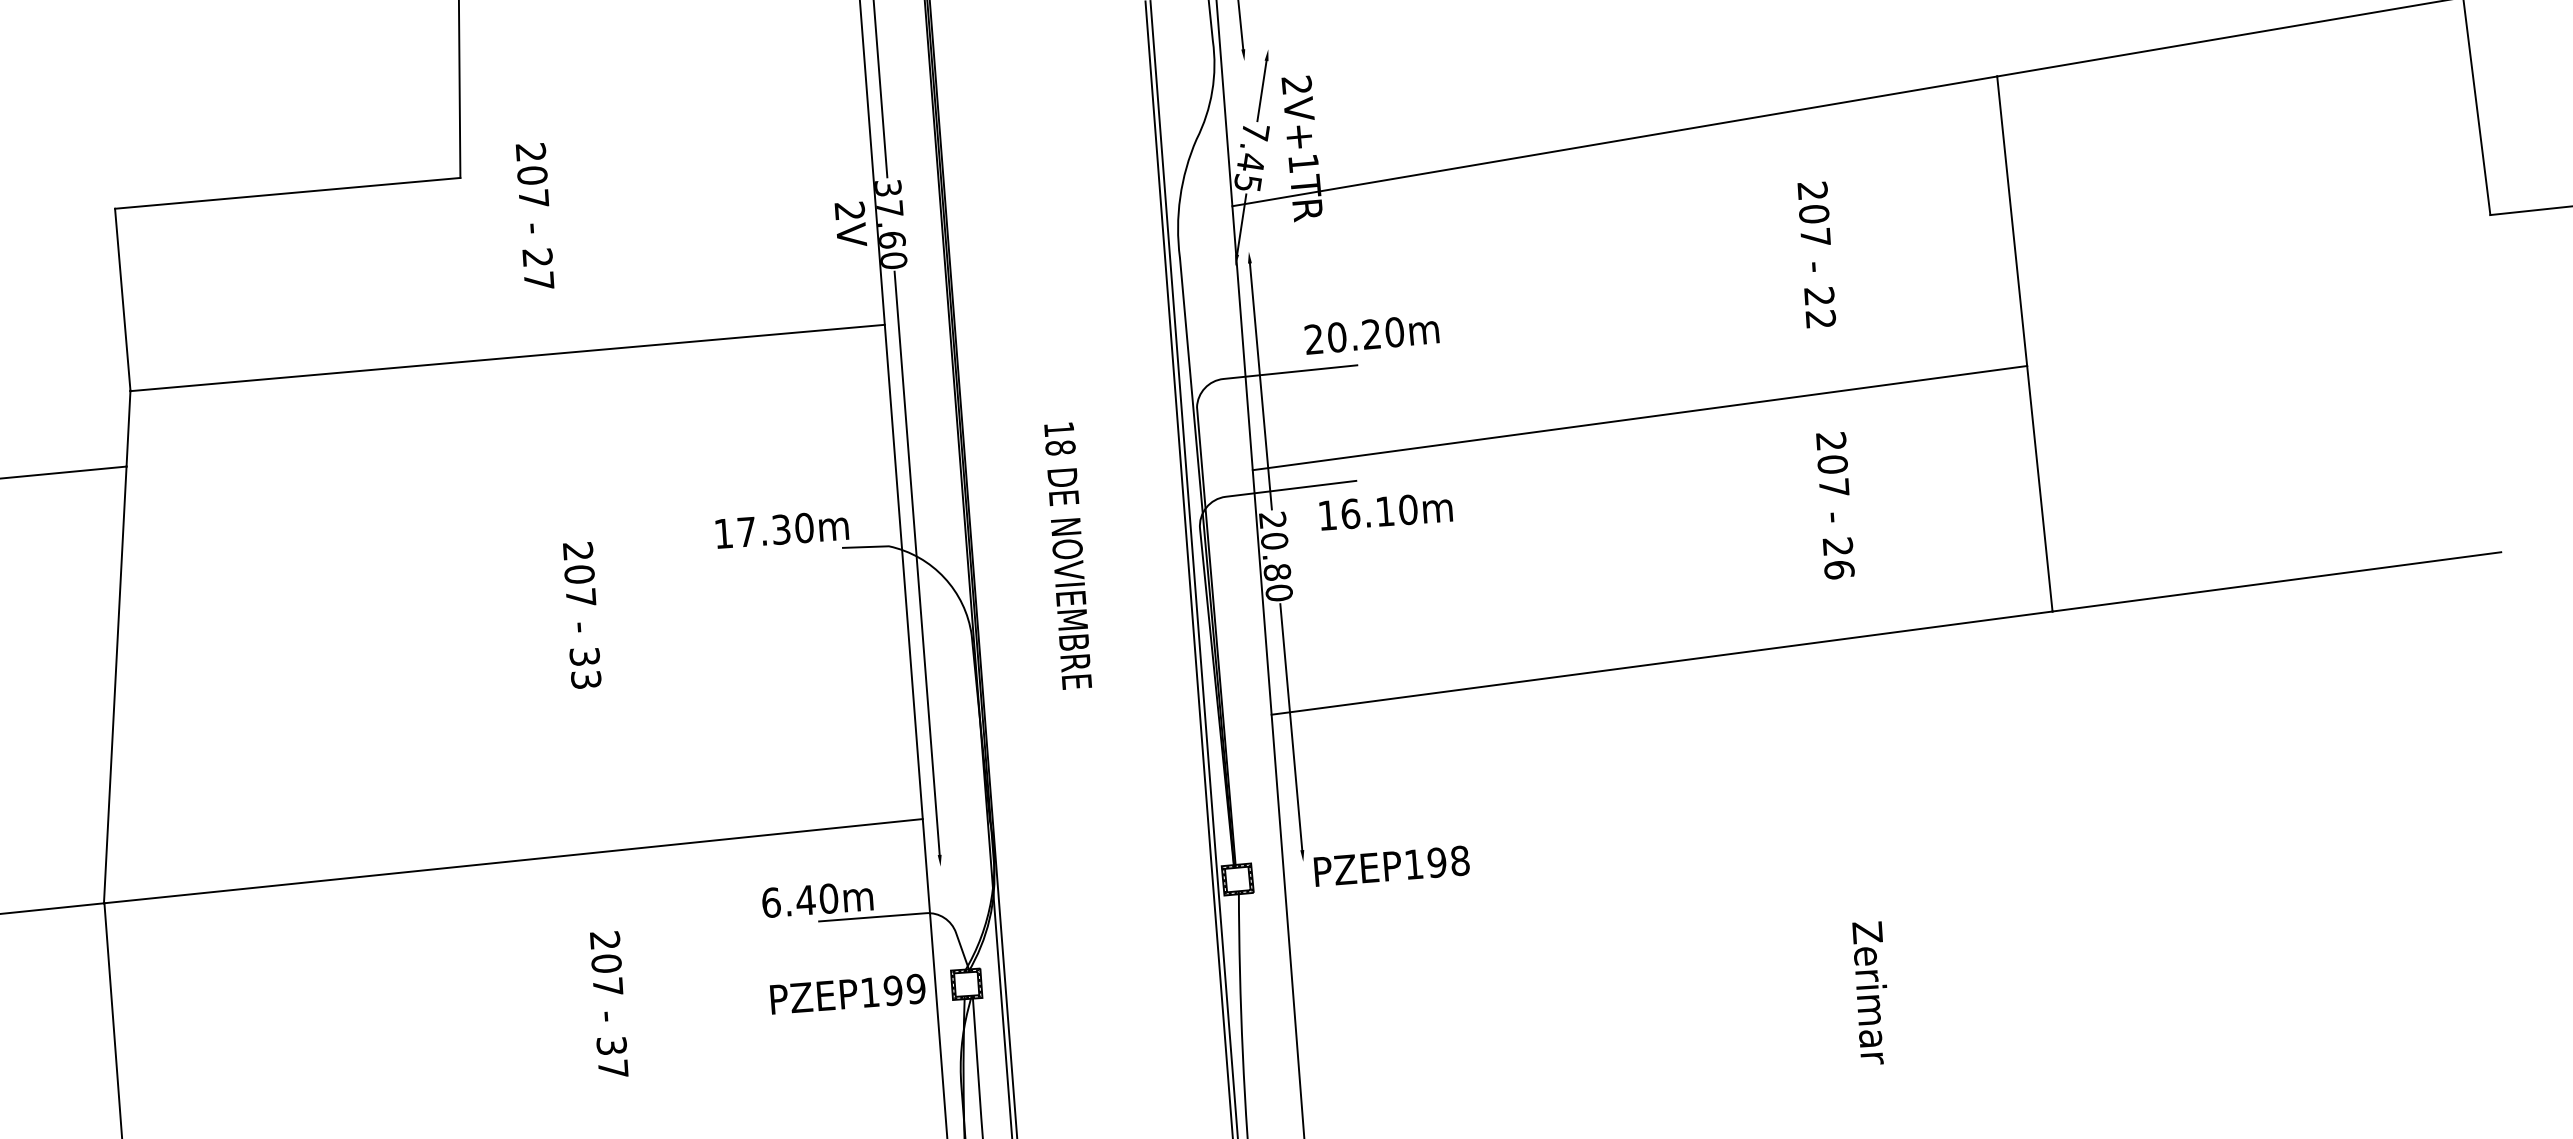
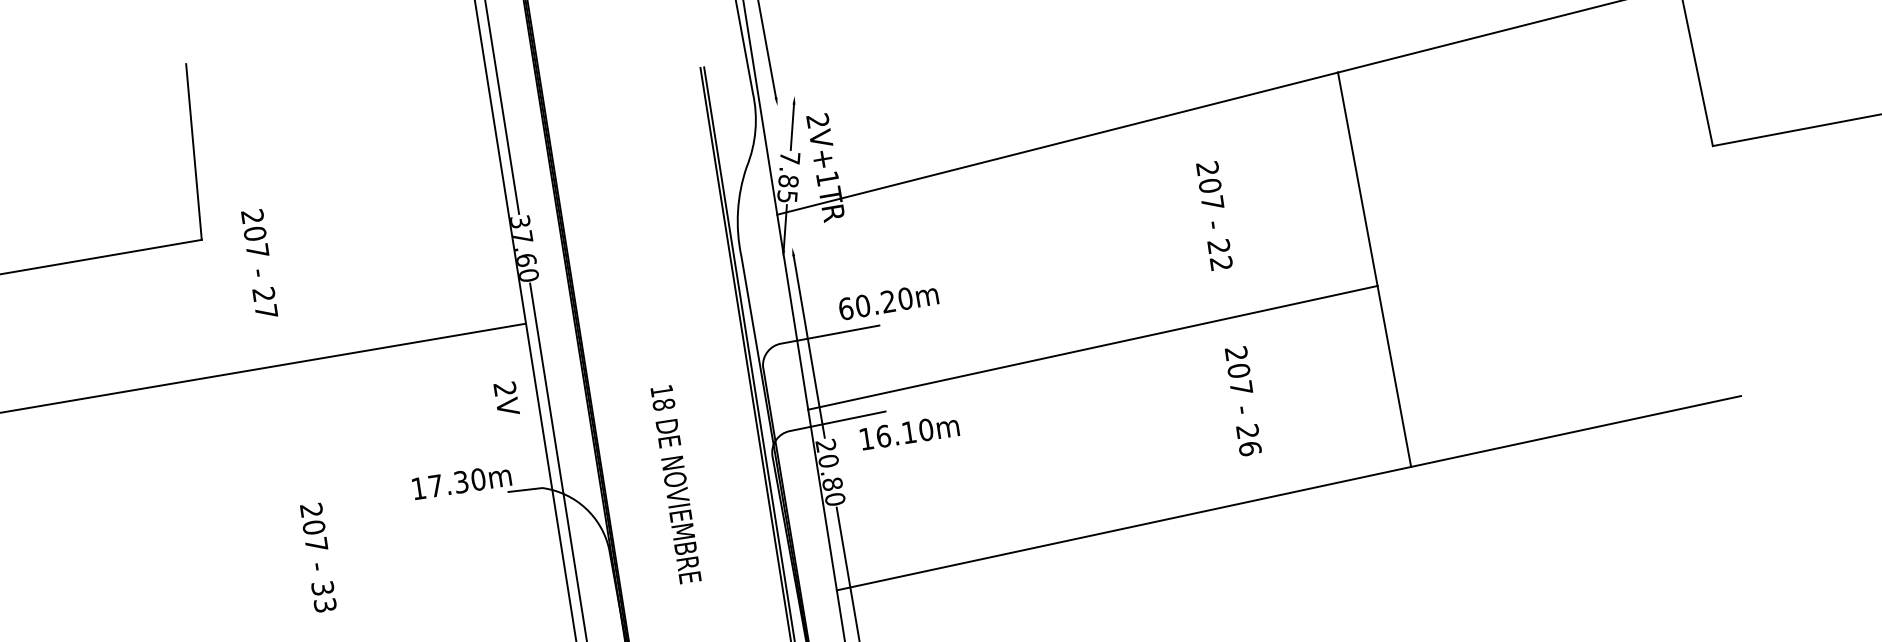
text: (1250, 162) -> (788, 181), 7.45 -> 7.85
text: (850, 223) -> (506, 398), moved
text: (1313, 339) -> (845, 308), 20.20m -> 60.20m

